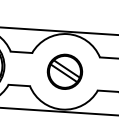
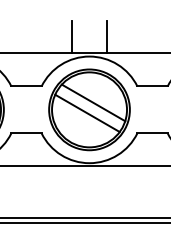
line: (55, 19) -> (71, 36), added
line: (81, 20) -> (107, 36), added
part: (64, 71) -> (89, 109), size x1.67

